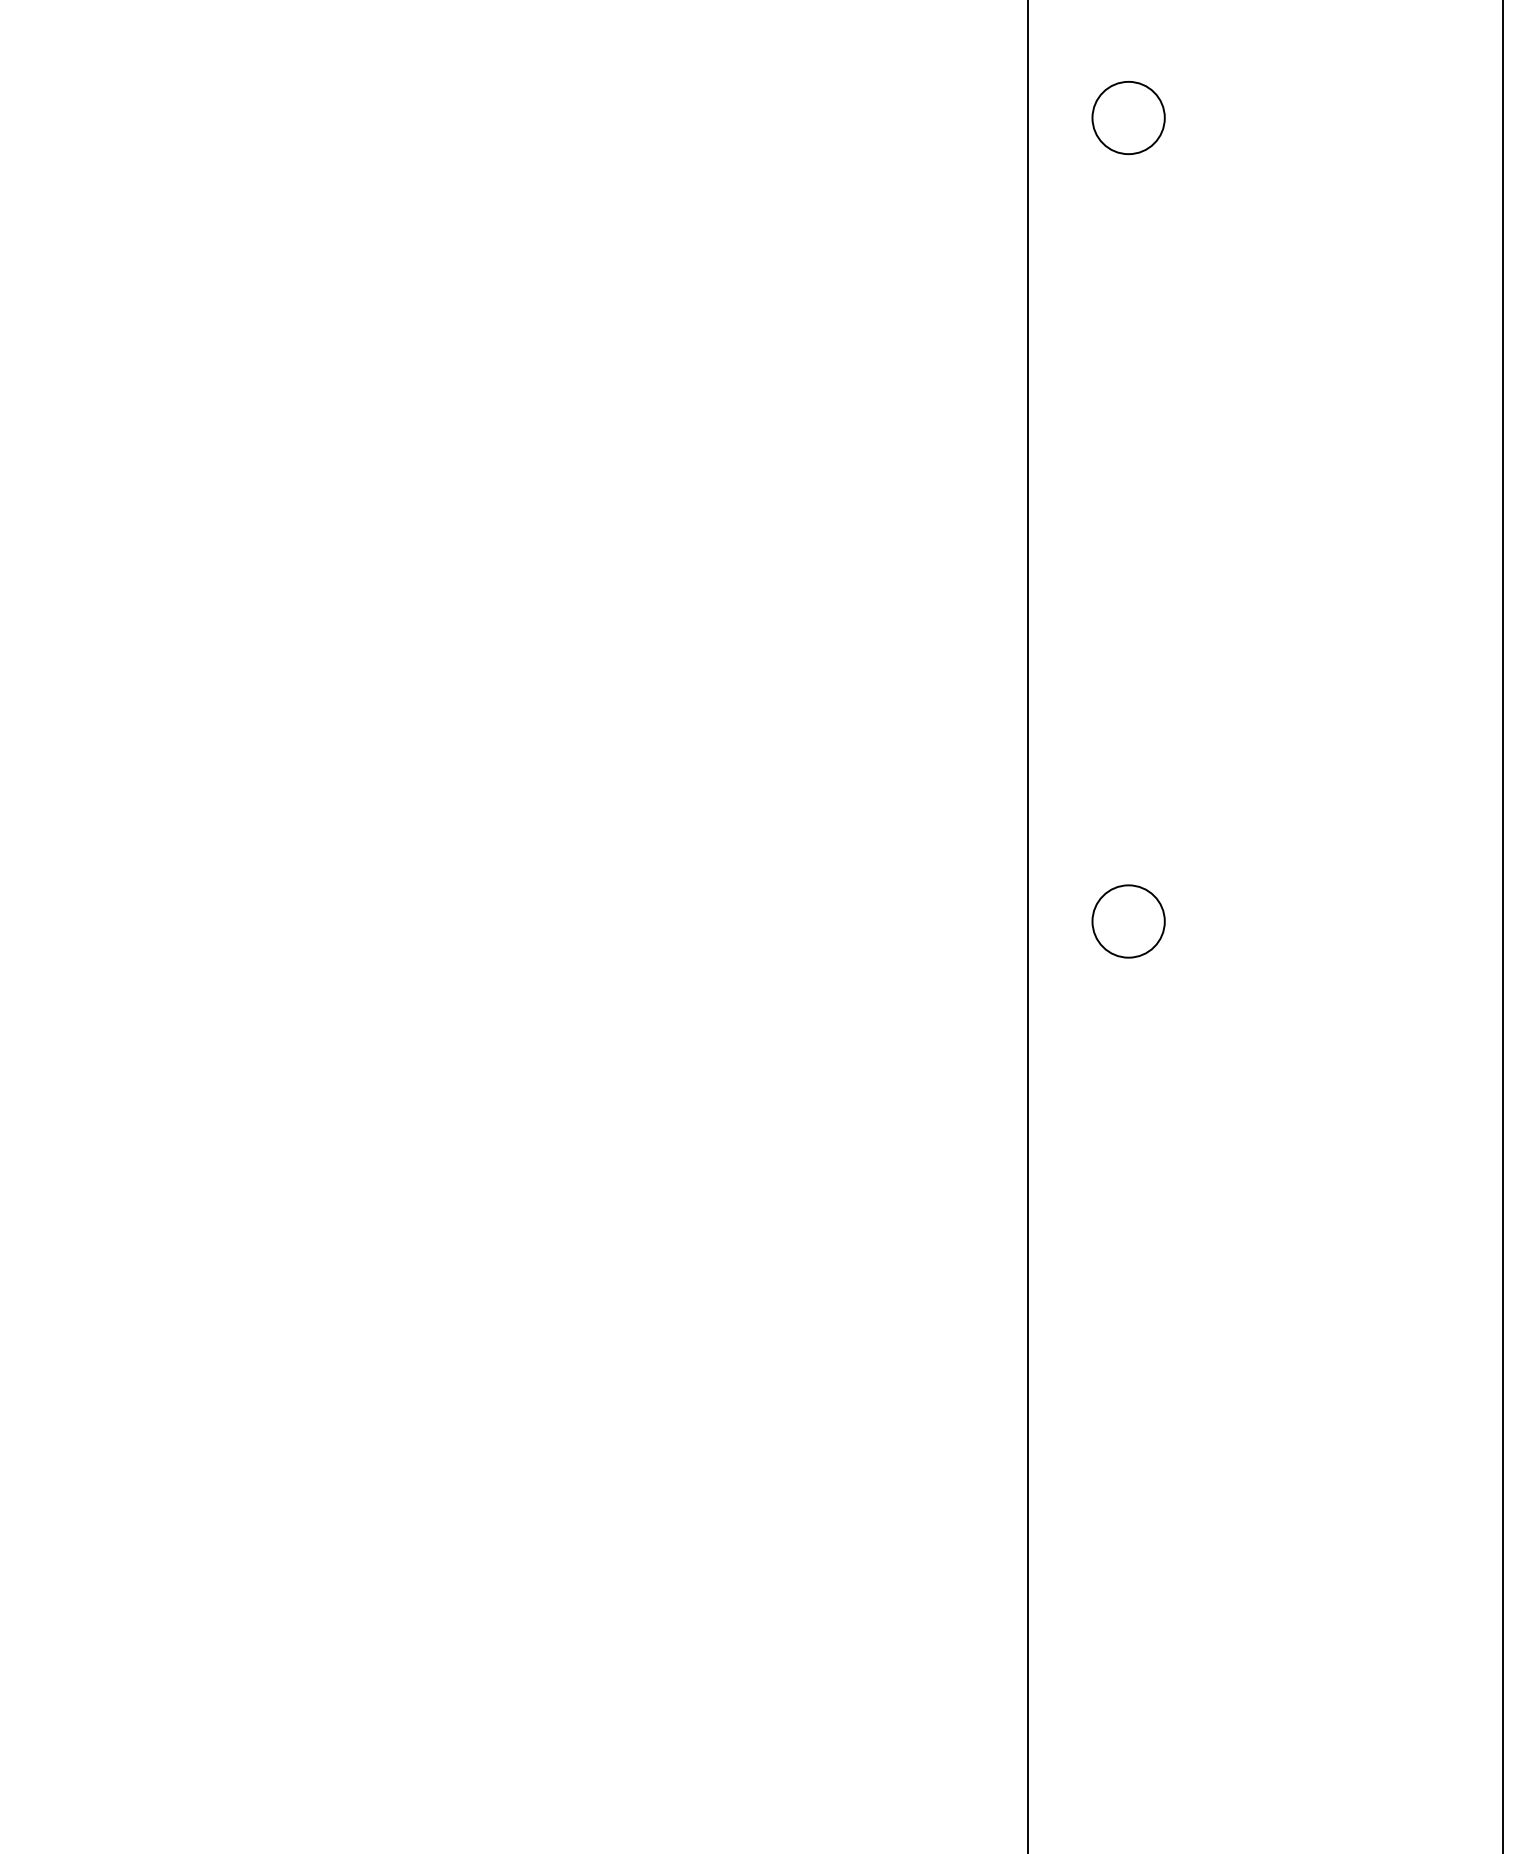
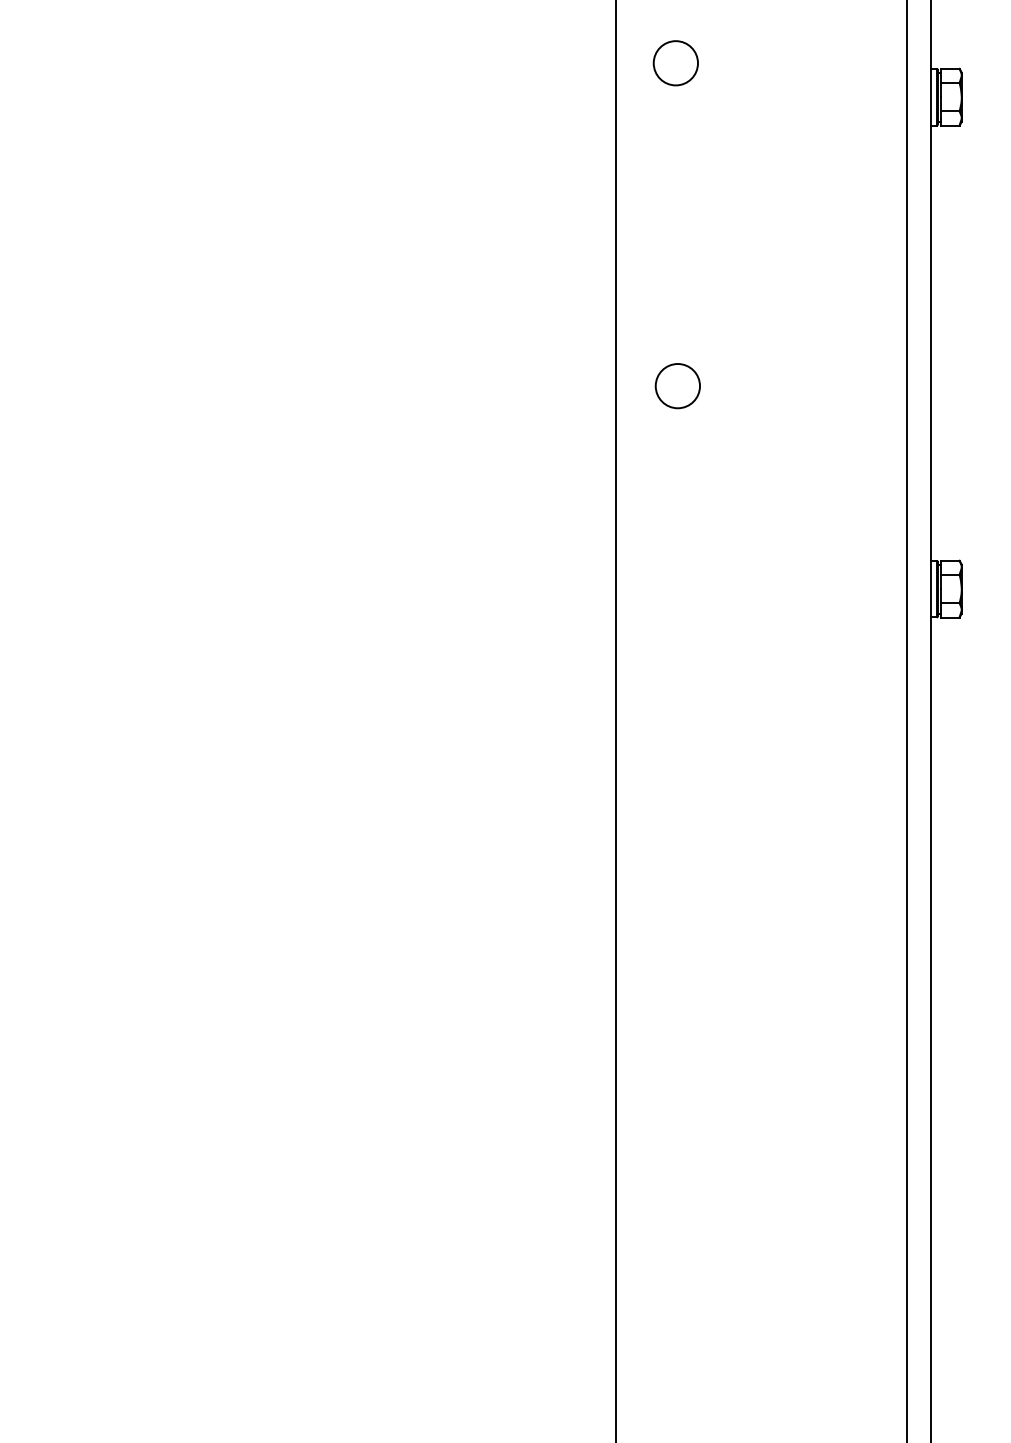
circle: (1128, 118) -> (675, 63), moved
circle: (1128, 922) -> (677, 386), moved

